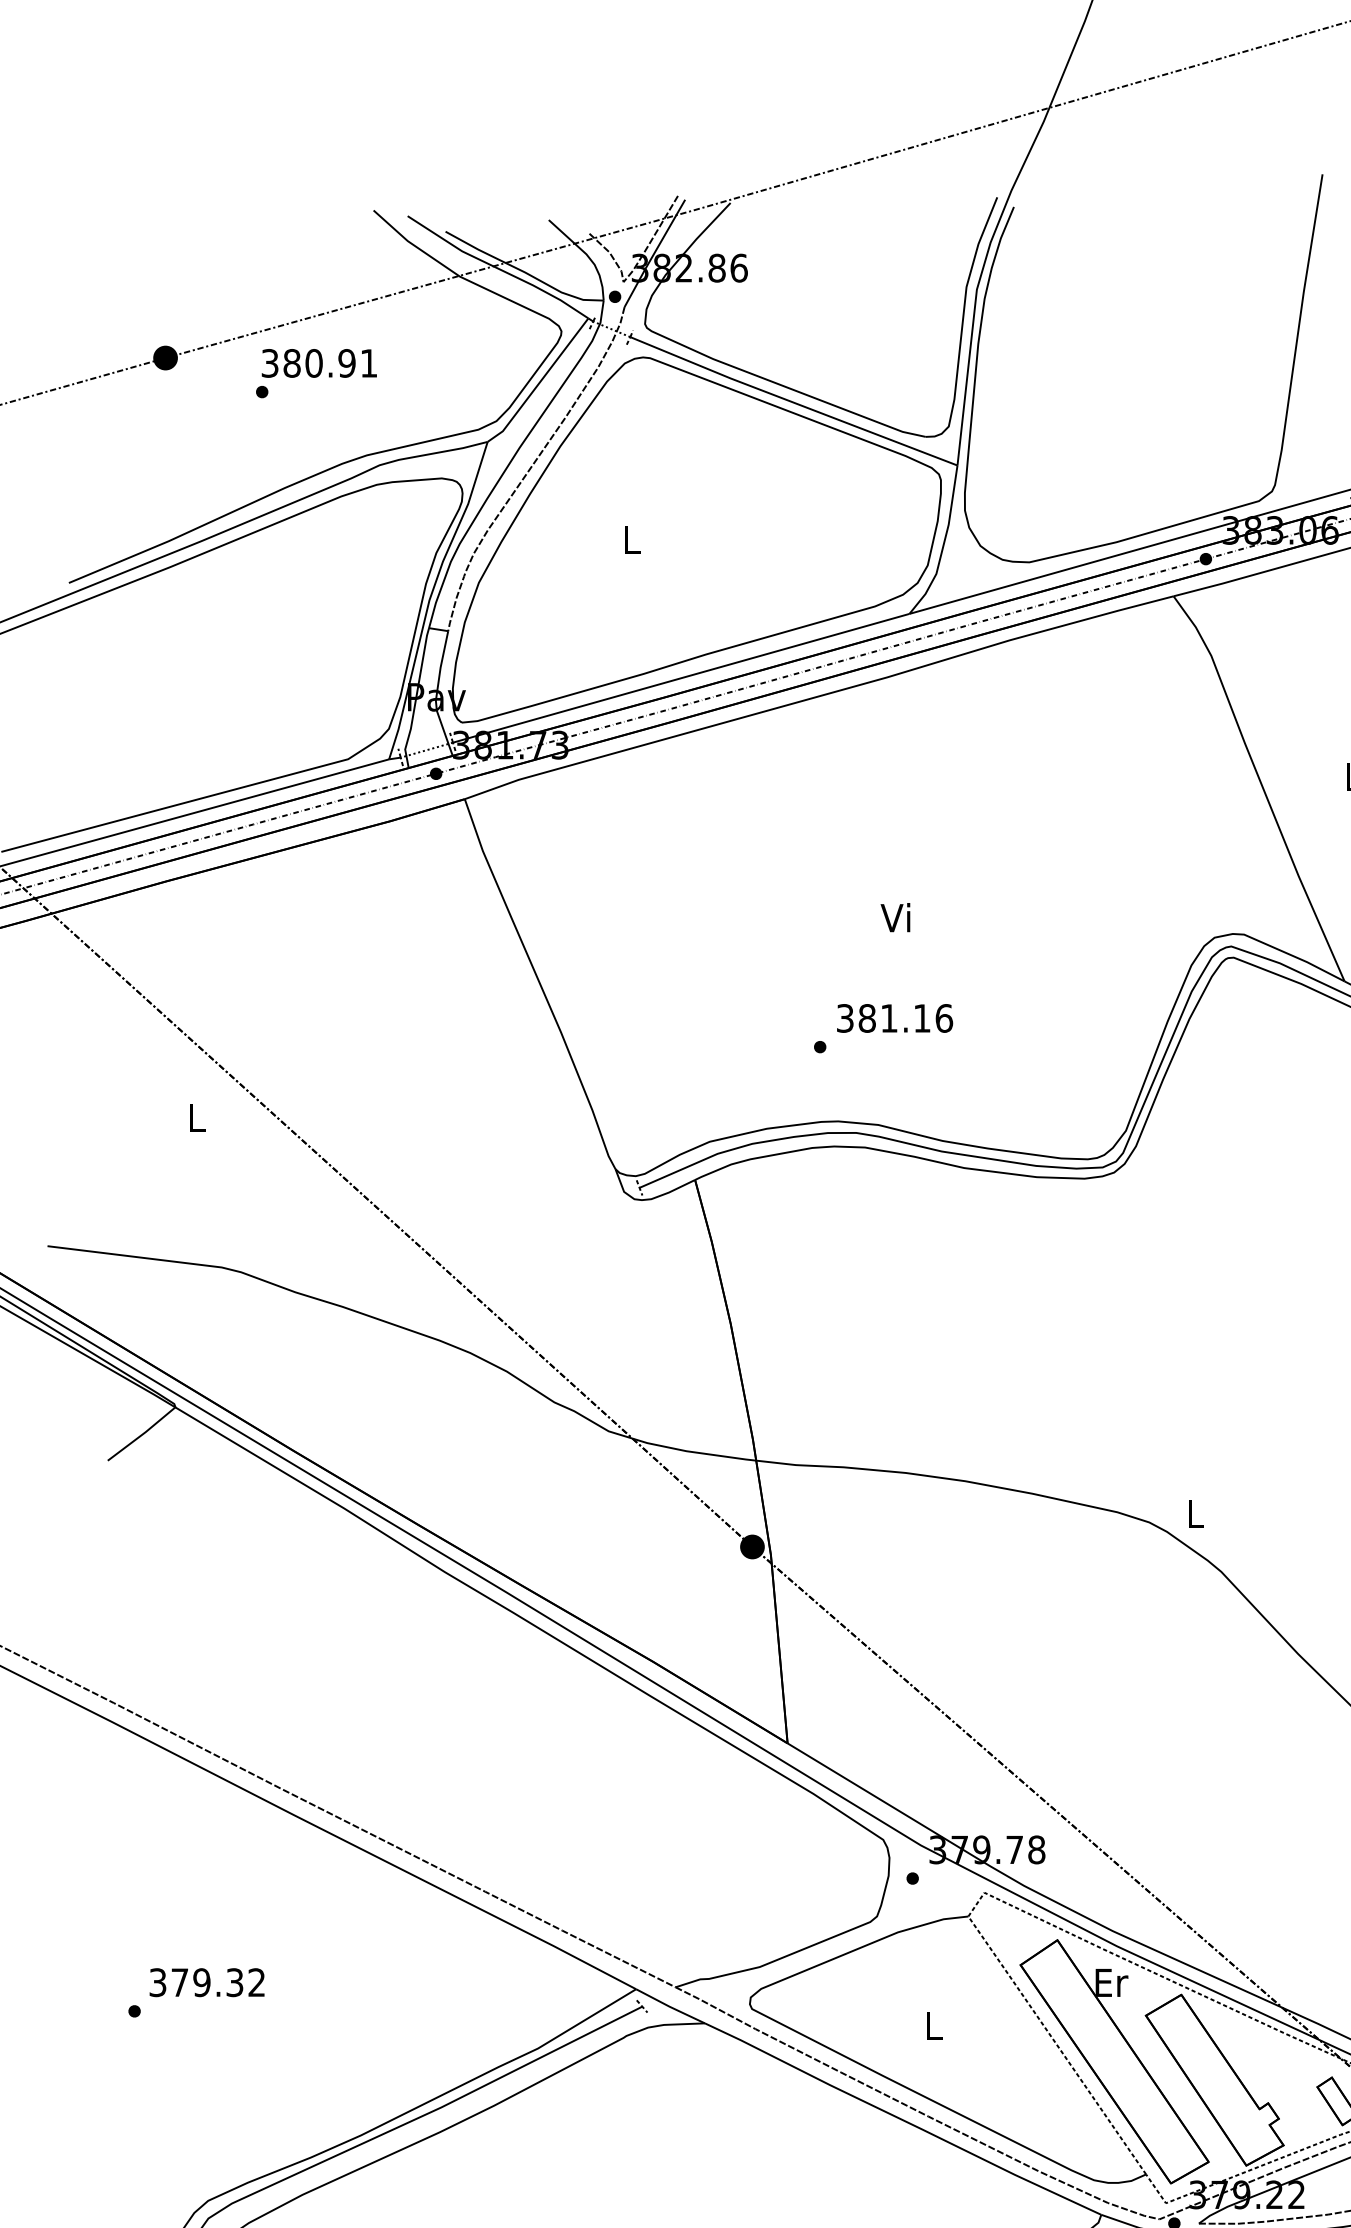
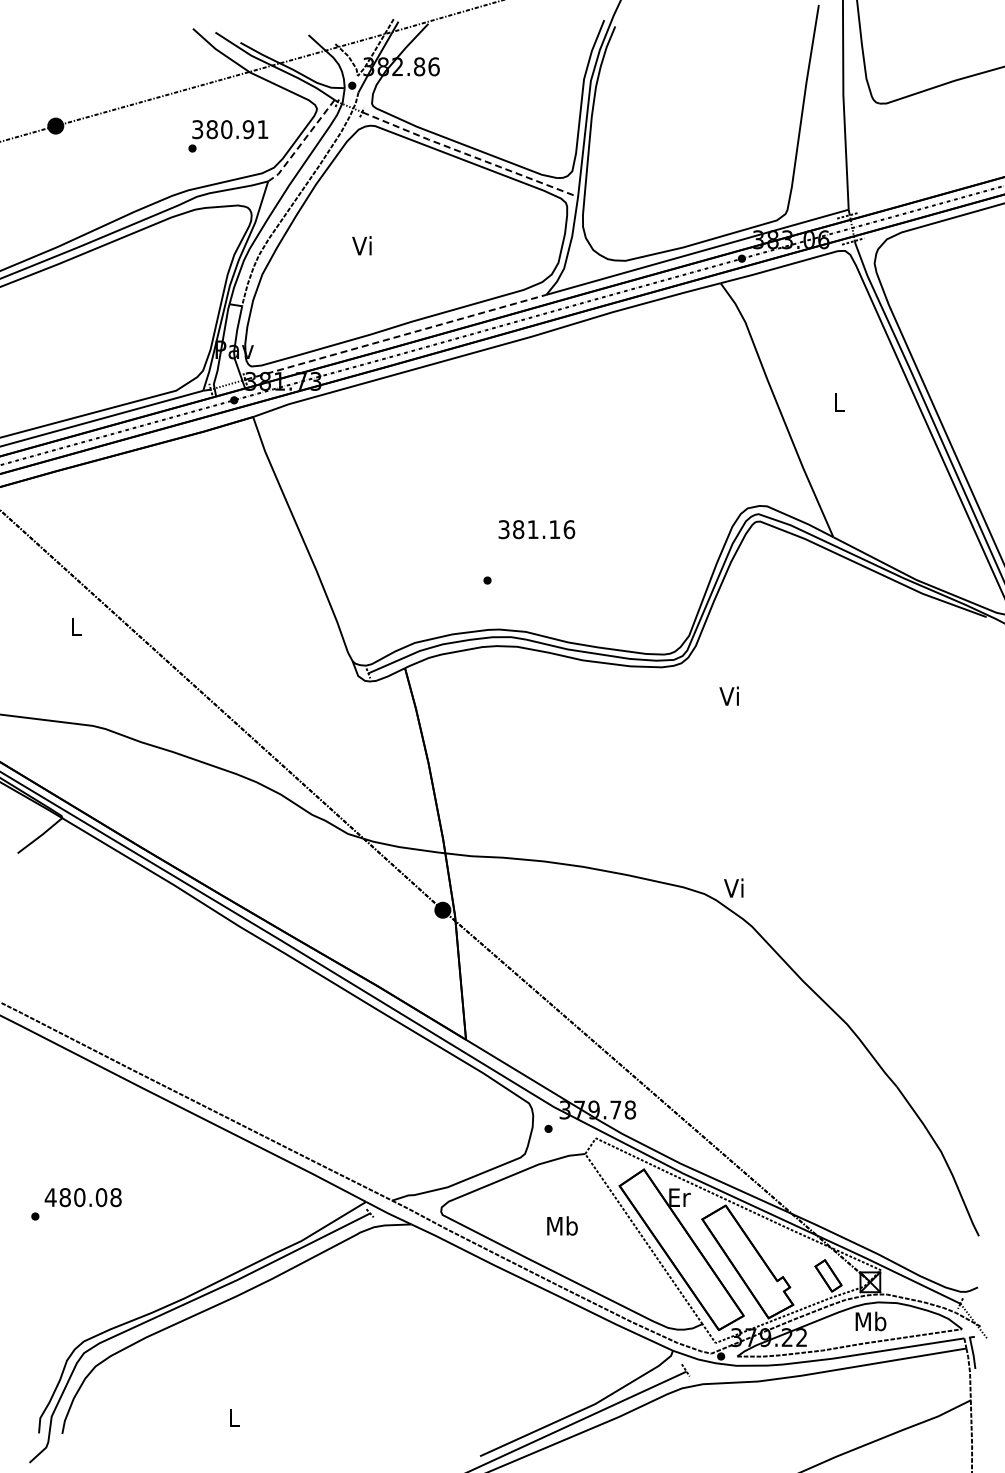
text: (316, 373) -> (228, 136), moved
line: (539, 382) -> (302, 142), solid -> dashed
line: (792, 402) -> (469, 155), solid -> dashed
text: (629, 539) -> (361, 245), L -> Vi
line: (680, 678) -> (395, 337), solid -> dashed
text: (894, 916) -> (728, 695), moved
text: (894, 1018) -> (536, 529), moved
text: (1193, 1512) -> (733, 887), L -> Vi
text: (206, 1982) -> (82, 1197), 379.32 -> 480.08
text: (933, 2024) -> (562, 1225), L -> Mb

